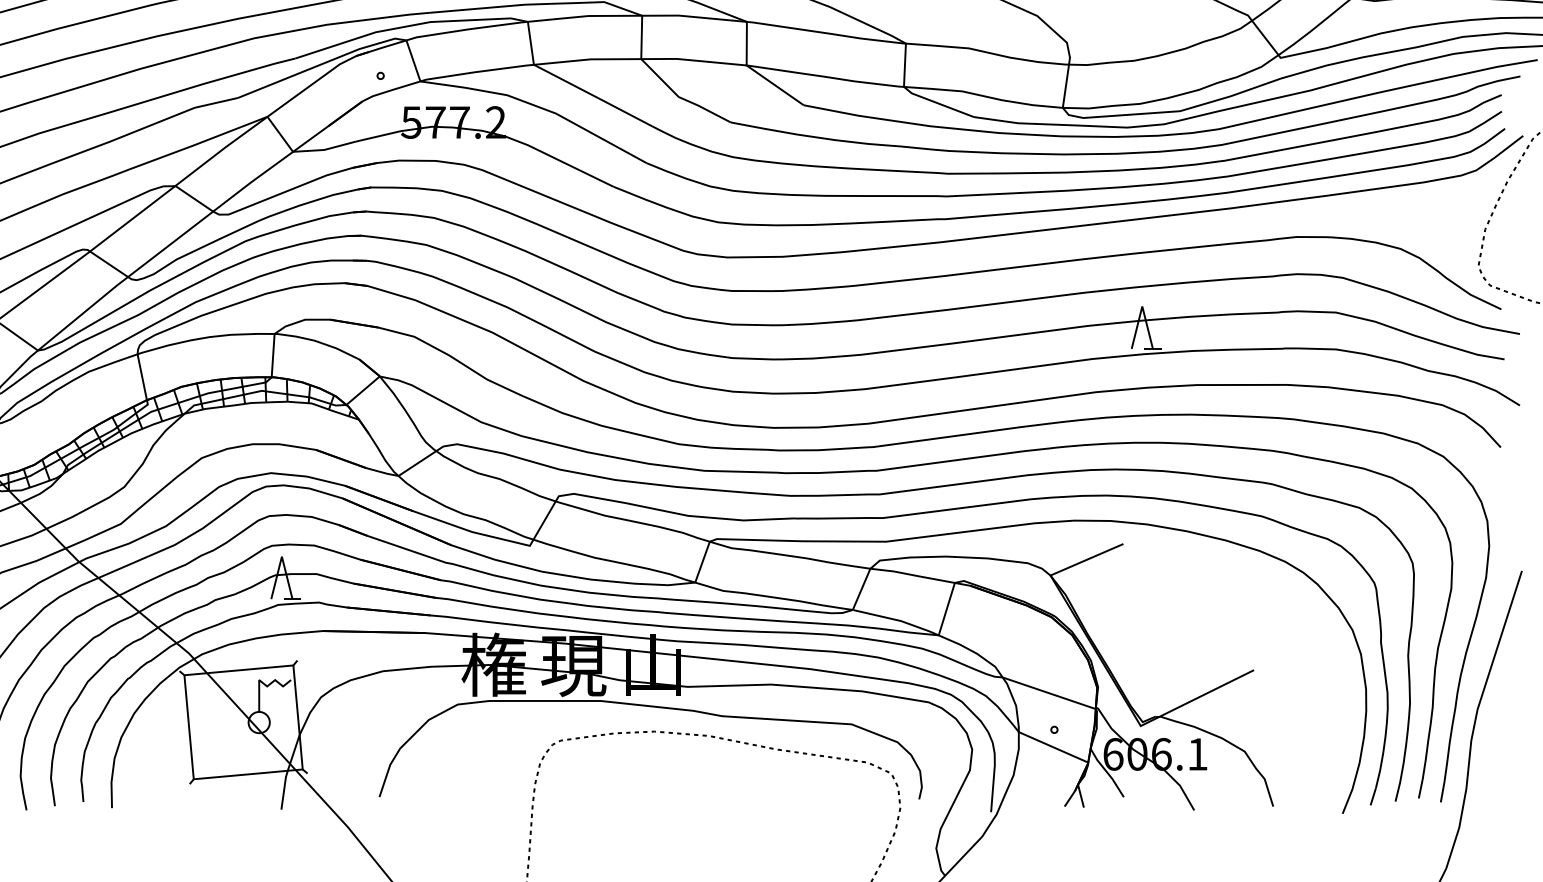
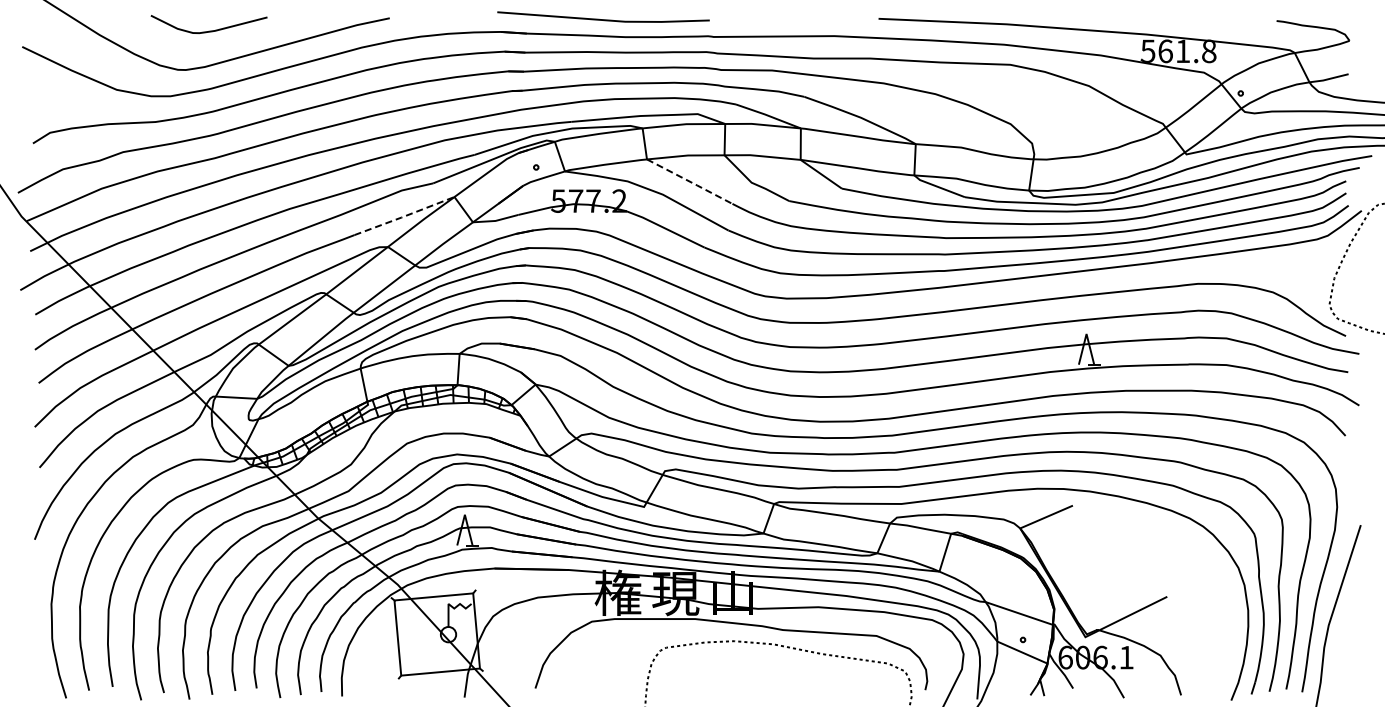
line: (594, 95) -> (690, 181), solid -> dashed
line: (198, 143) -> (404, 216), solid -> dashed

